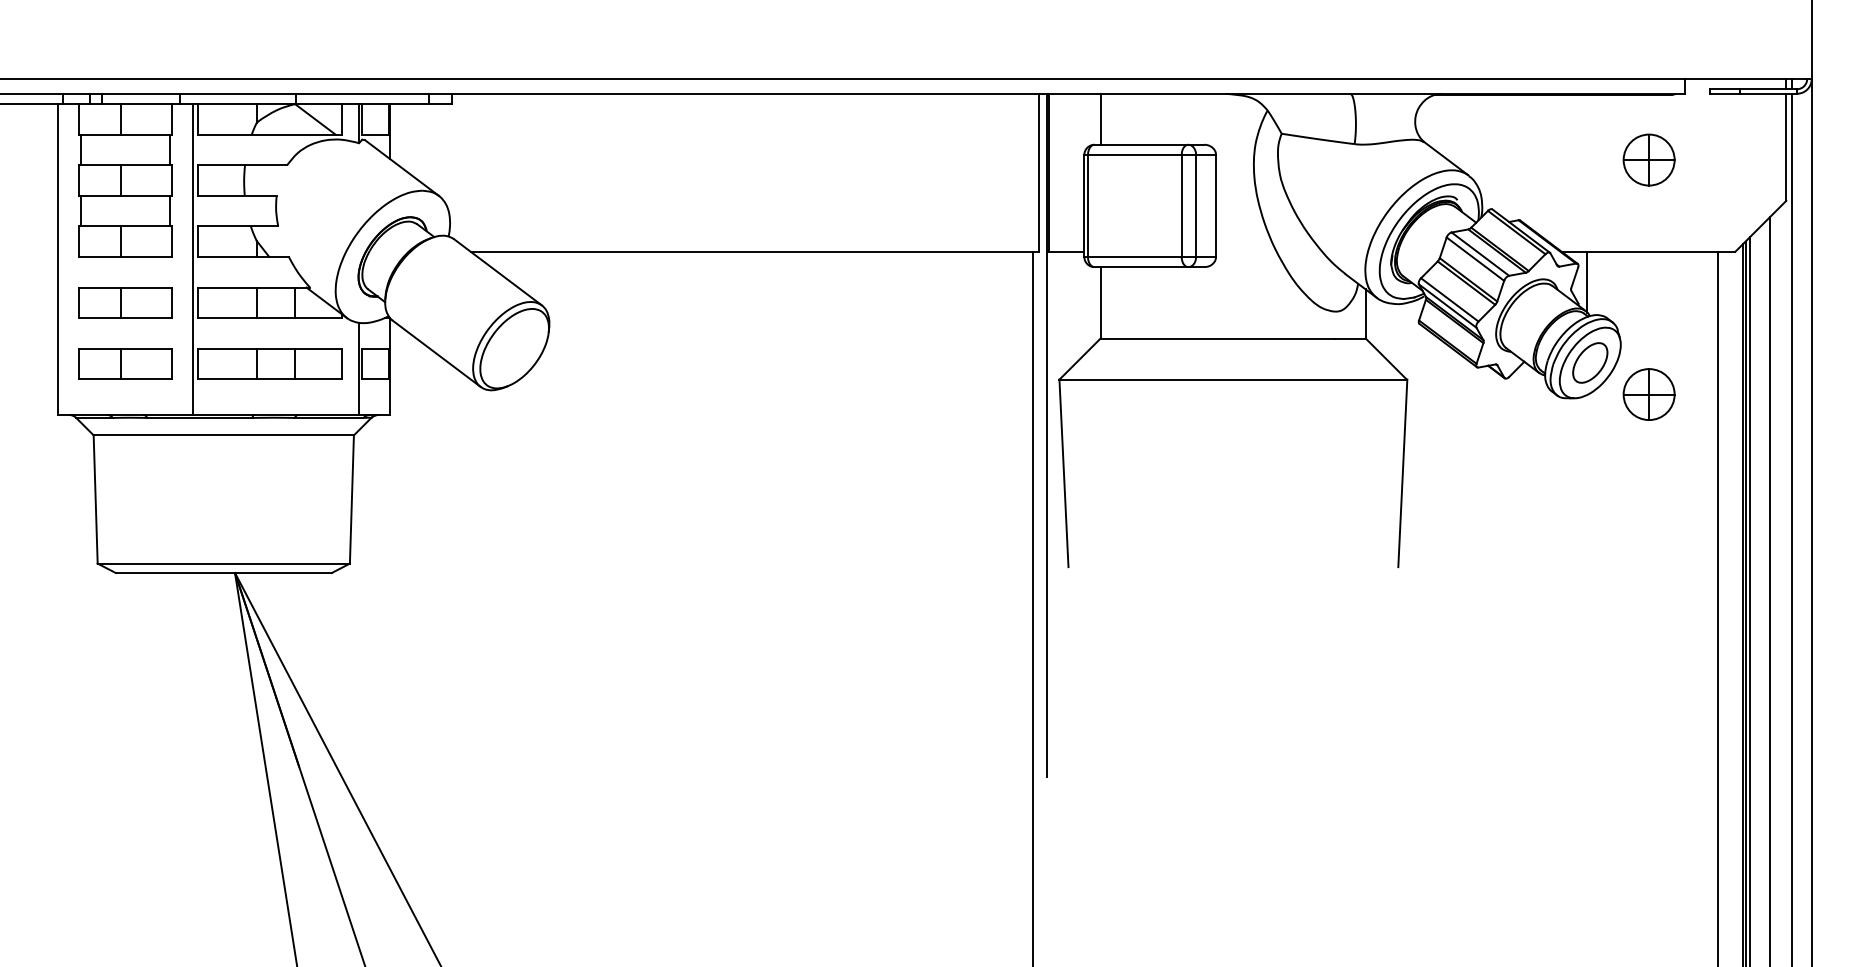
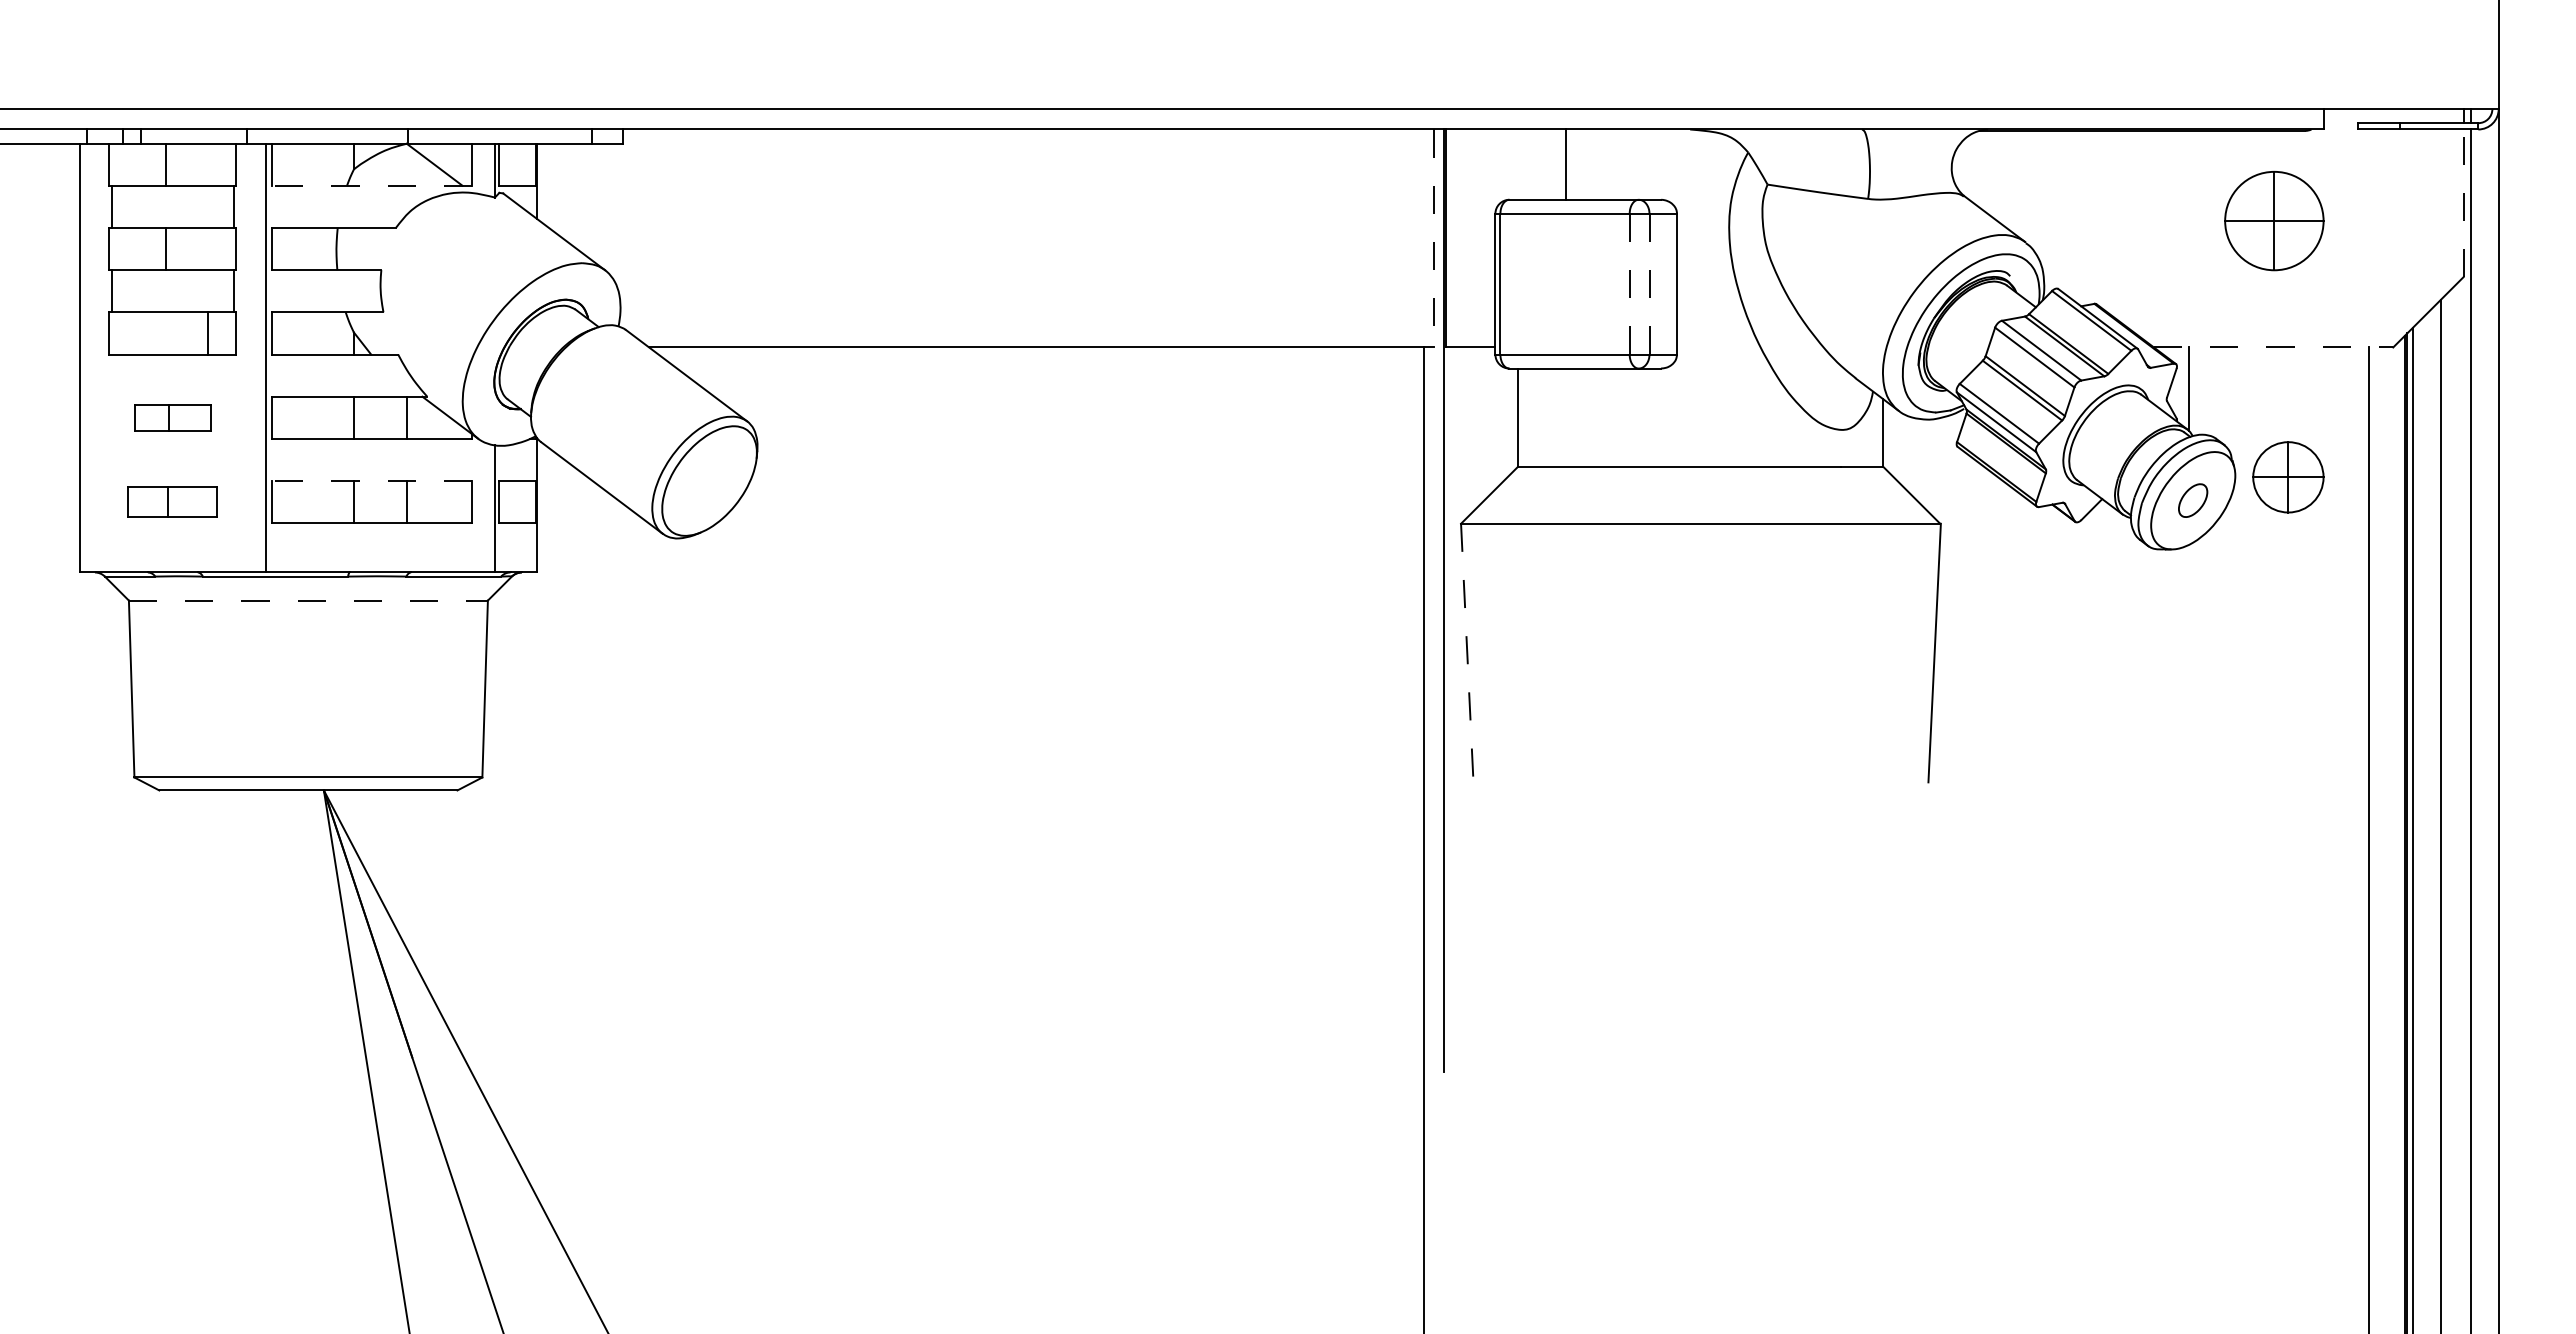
line: (1100, 119) -> (1565, 164), moved
line: (270, 134) -> (372, 185), solid -> dashed
line: (1786, 147) -> (2463, 203), solid -> dashed
part: (1649, 159) -> (2274, 220), size x1.4
line: (1039, 172) -> (1433, 238), solid -> dashed
line: (1181, 205) -> (1629, 283), solid -> dashed
line: (1196, 206) -> (1649, 284), solid -> dashed
line: (120, 241) -> (208, 333), moved
line: (1648, 251) -> (2273, 347), solid -> dashed
part: (125, 302) -> (172, 417), size x0.6
line: (270, 349) -> (372, 481), solid -> dashed
part: (1589, 362) -> (2192, 500), size x0.6
part: (125, 363) -> (172, 501), size x0.7
part: (1649, 394) -> (2288, 477), moved
line: (223, 435) -> (308, 600), solid -> dashed
line: (1064, 473) -> (1467, 653), solid -> dashed

